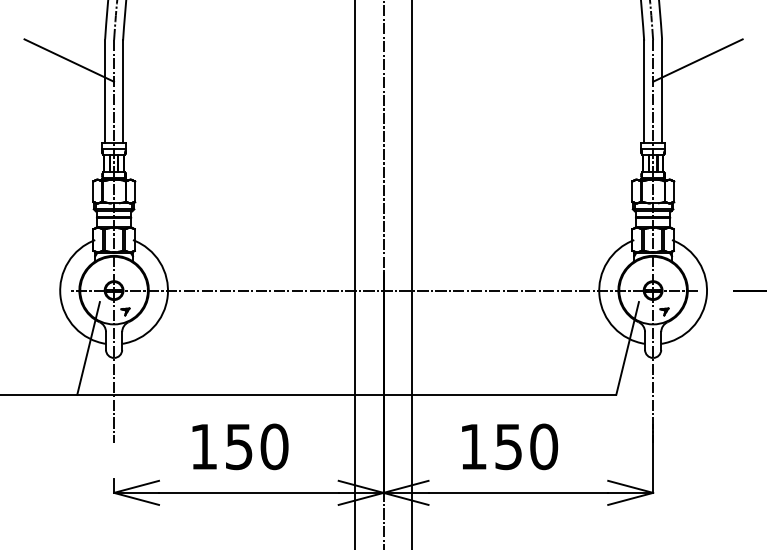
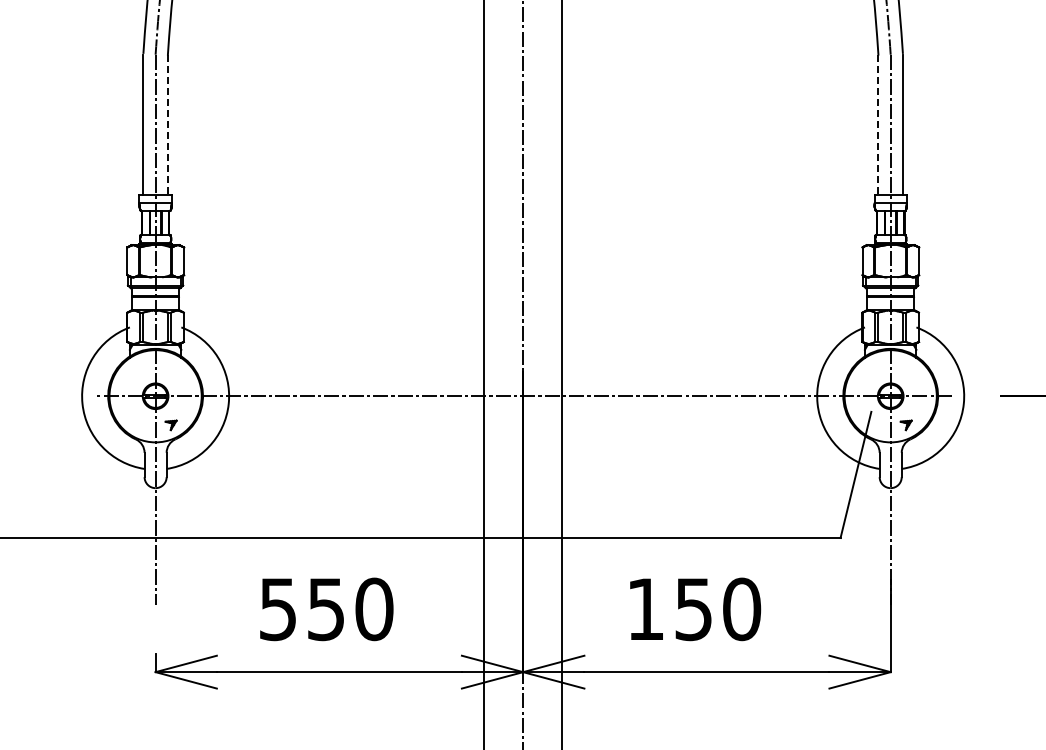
line: (69, 60) -> (94, 82), removed
line: (697, 60) -> (951, 82), removed
line: (122, 91) -> (167, 124), solid -> dashed
line: (644, 91) -> (878, 124), solid -> dashed
line: (88, 347) -> (120, 474), removed
text: (203, 446) -> (277, 609), 150 -> 550

